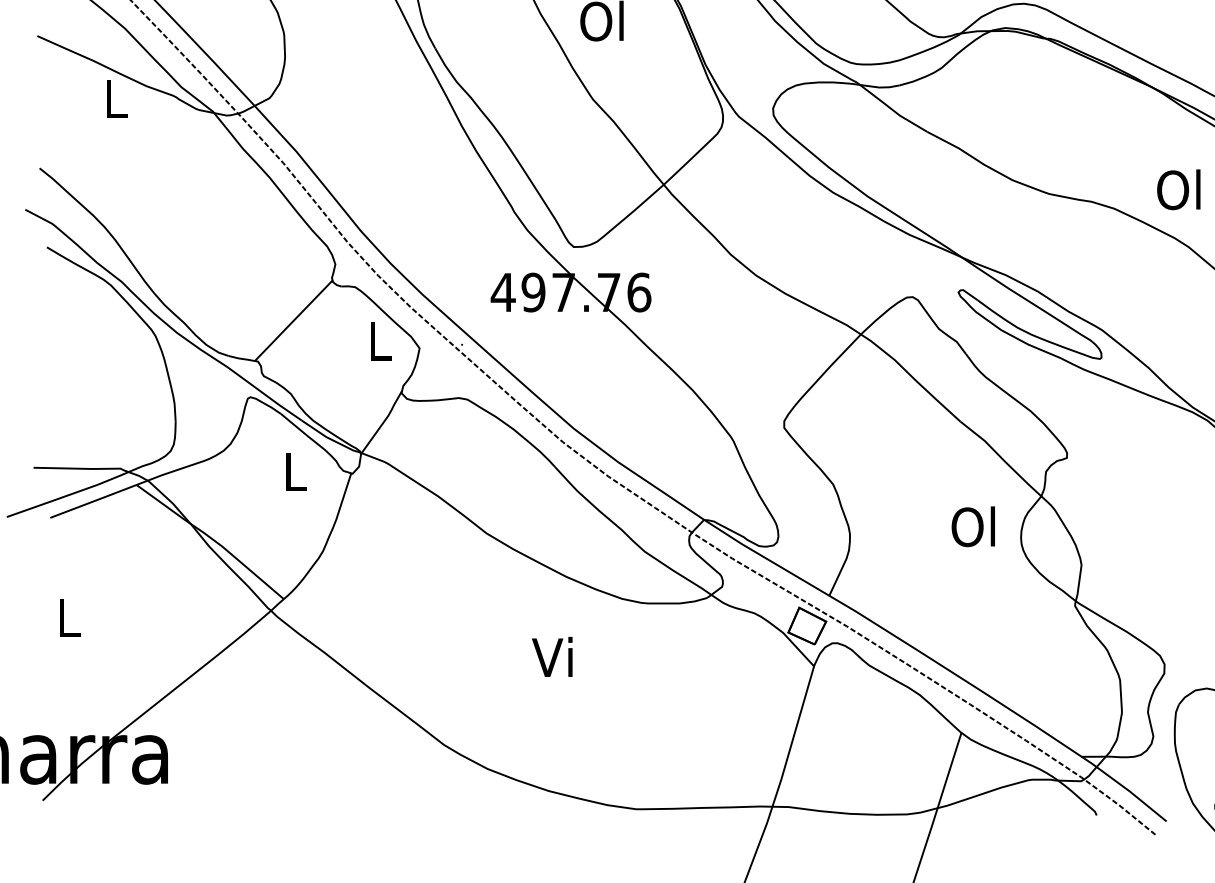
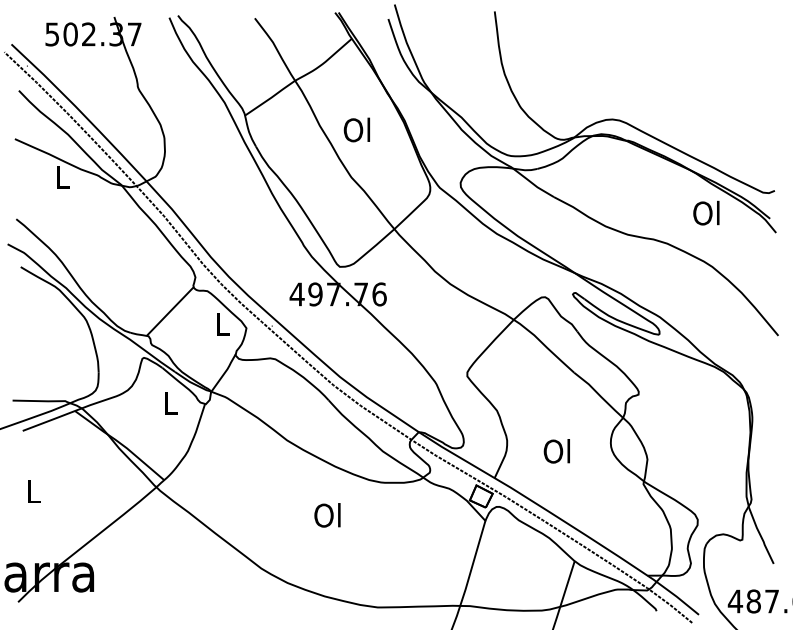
text: (1179, 188) -> (706, 212), moved
text: (972, 527) -> (556, 451), moved
text: (553, 657) -> (327, 515), Vi -> Ol

